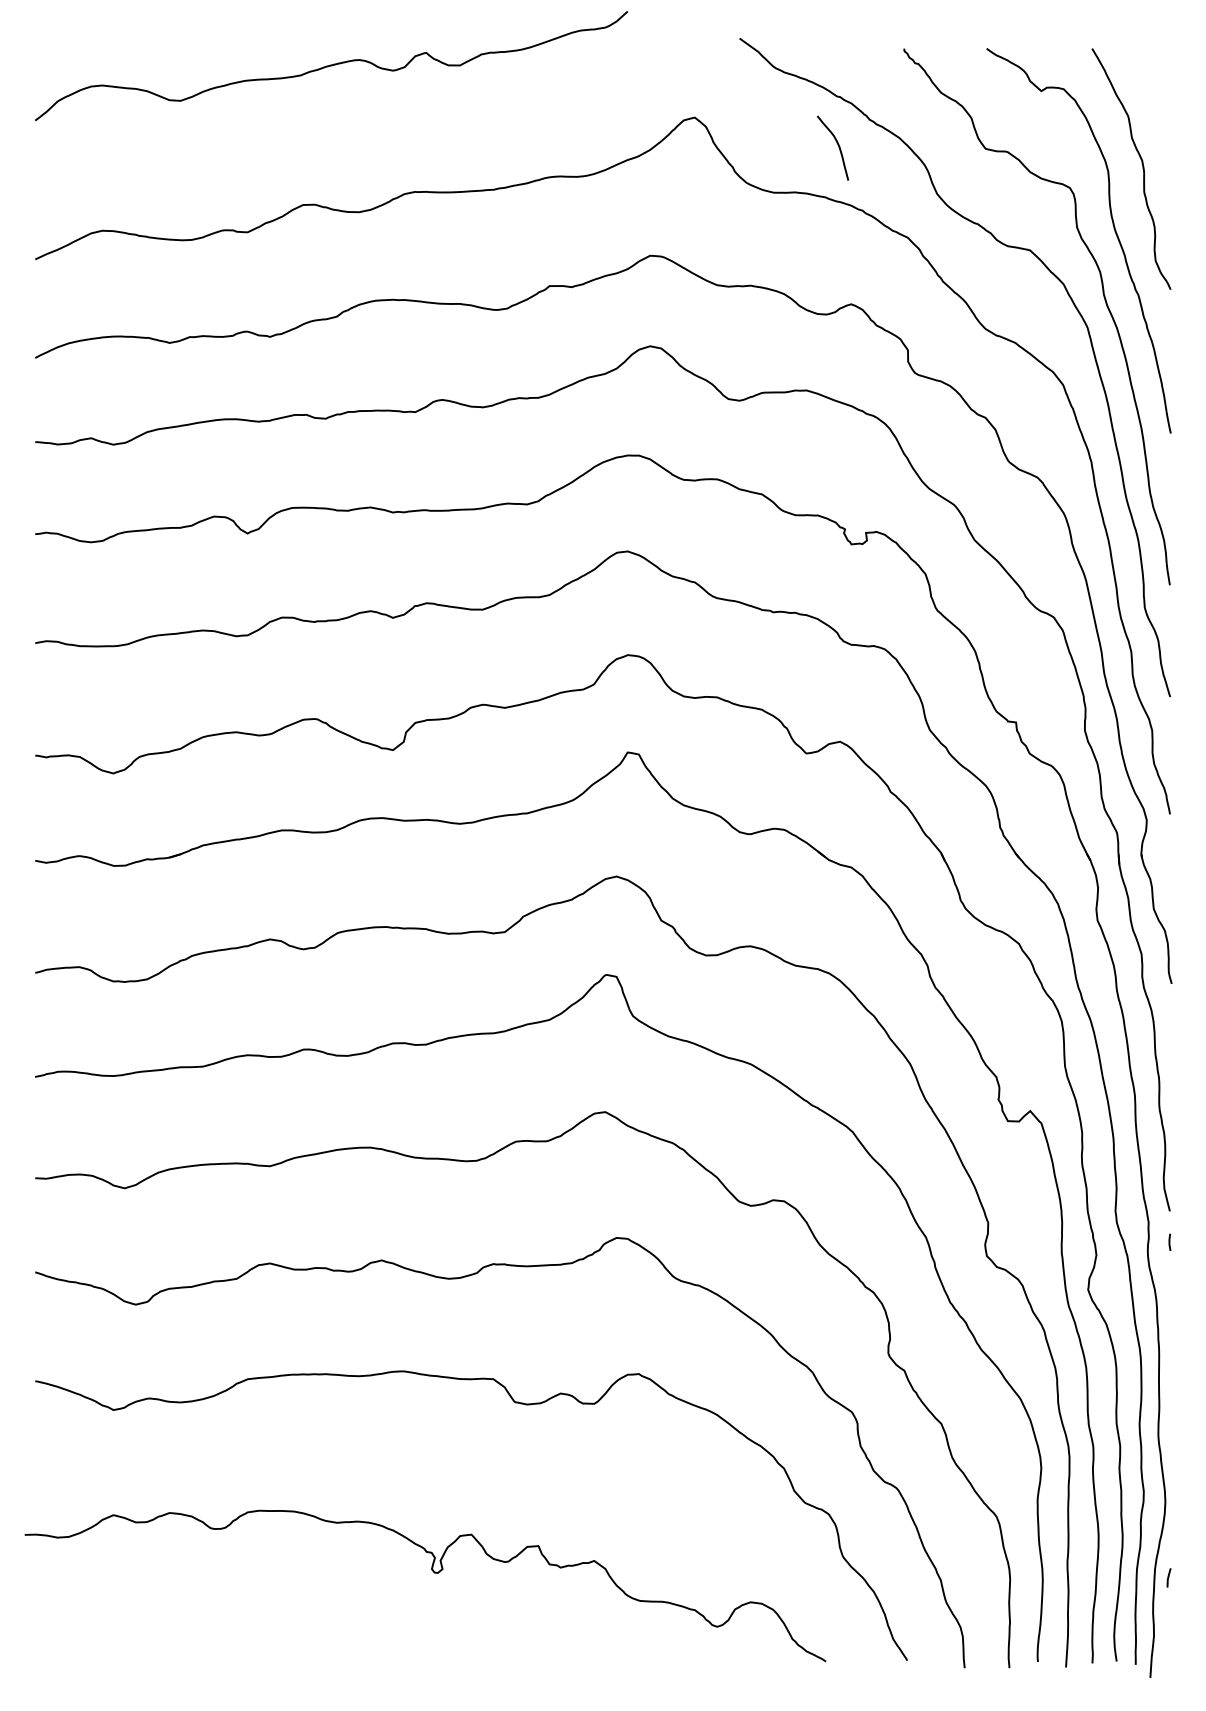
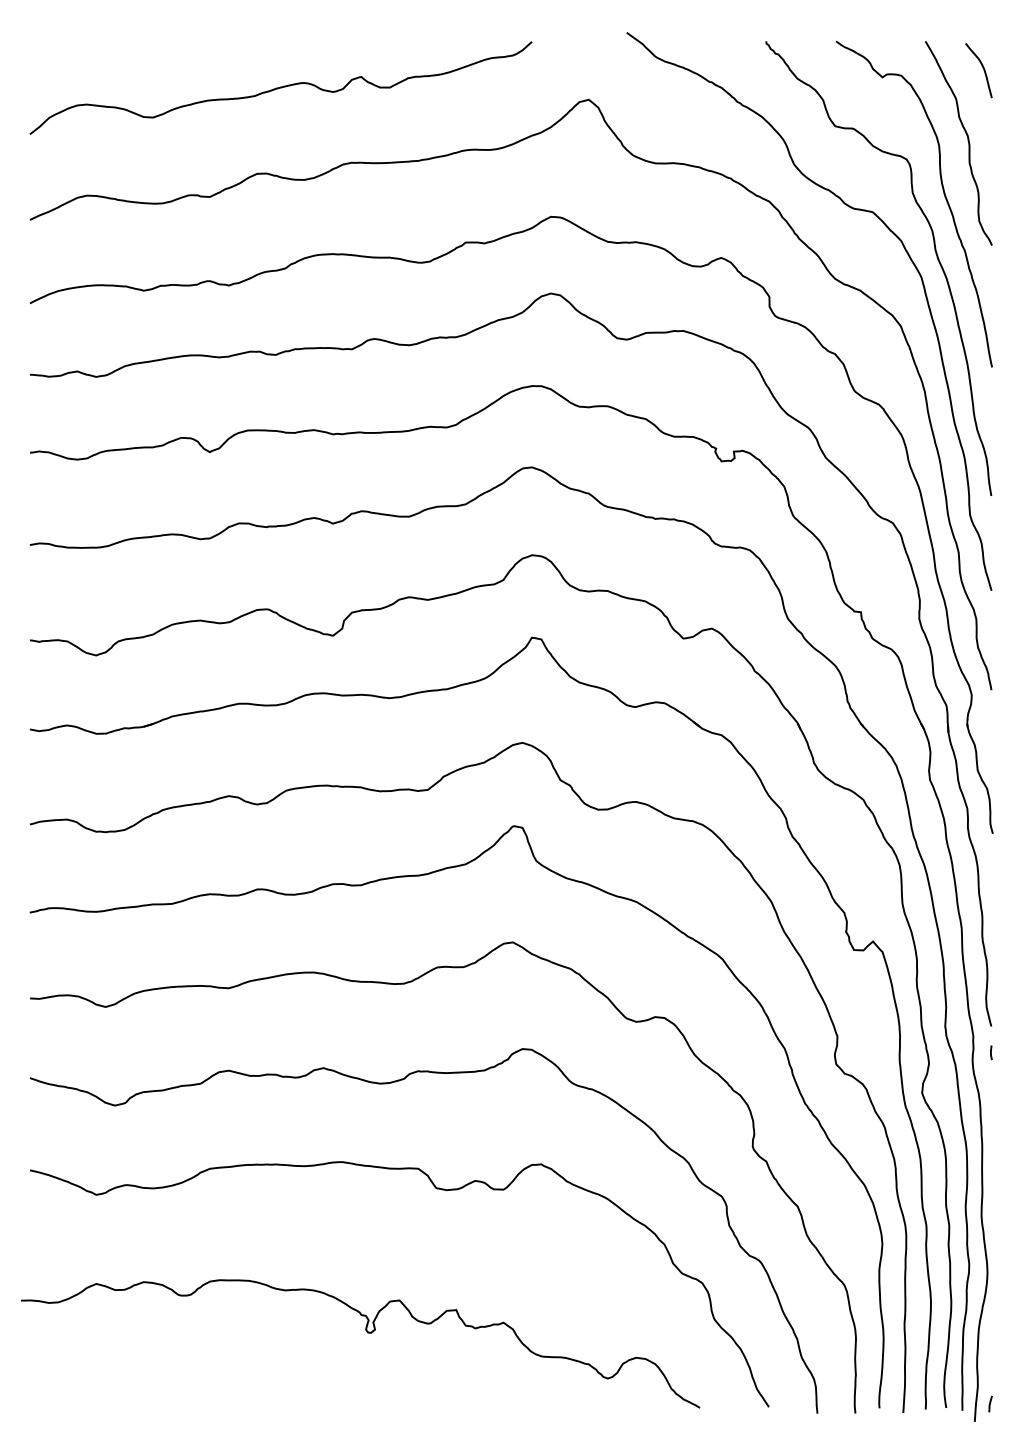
curve: (330, 65) -> (280, 87), moved
curve: (837, 145) -> (982, 68), moved
line: (1168, 1577) -> (990, 1403), moved

